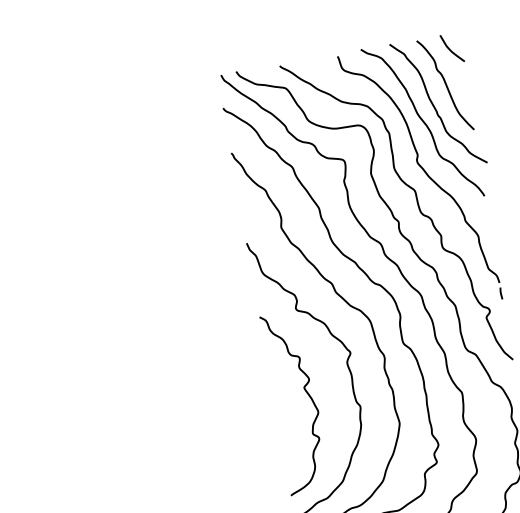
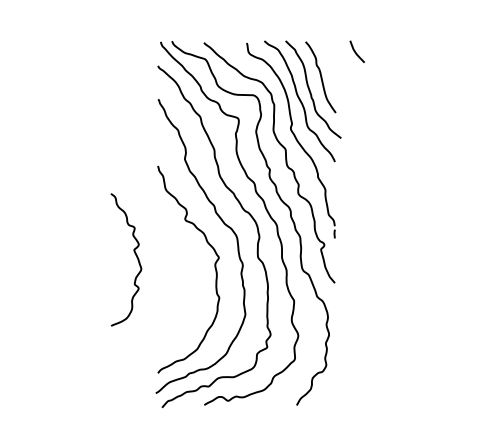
curve: (449, 48) -> (355, 51), moved
curve: (307, 394) -> (135, 255), moved

